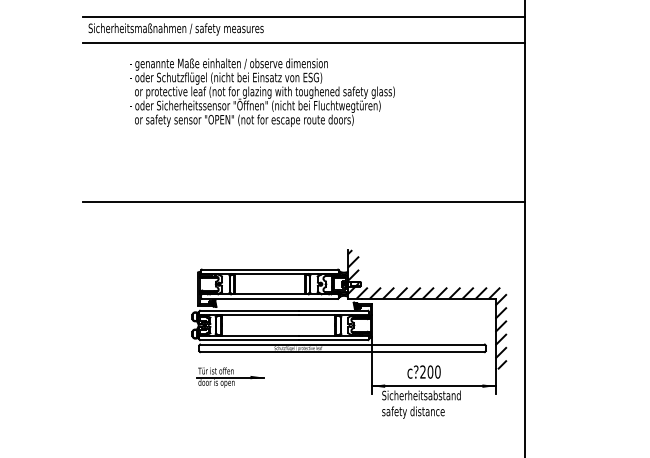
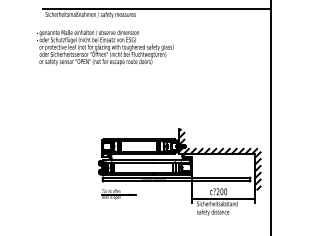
line: (303, 43) -> (156, 22), removed
text: (262, 92) -> (105, 47), moved
line: (303, 202) -> (156, 104), removed

